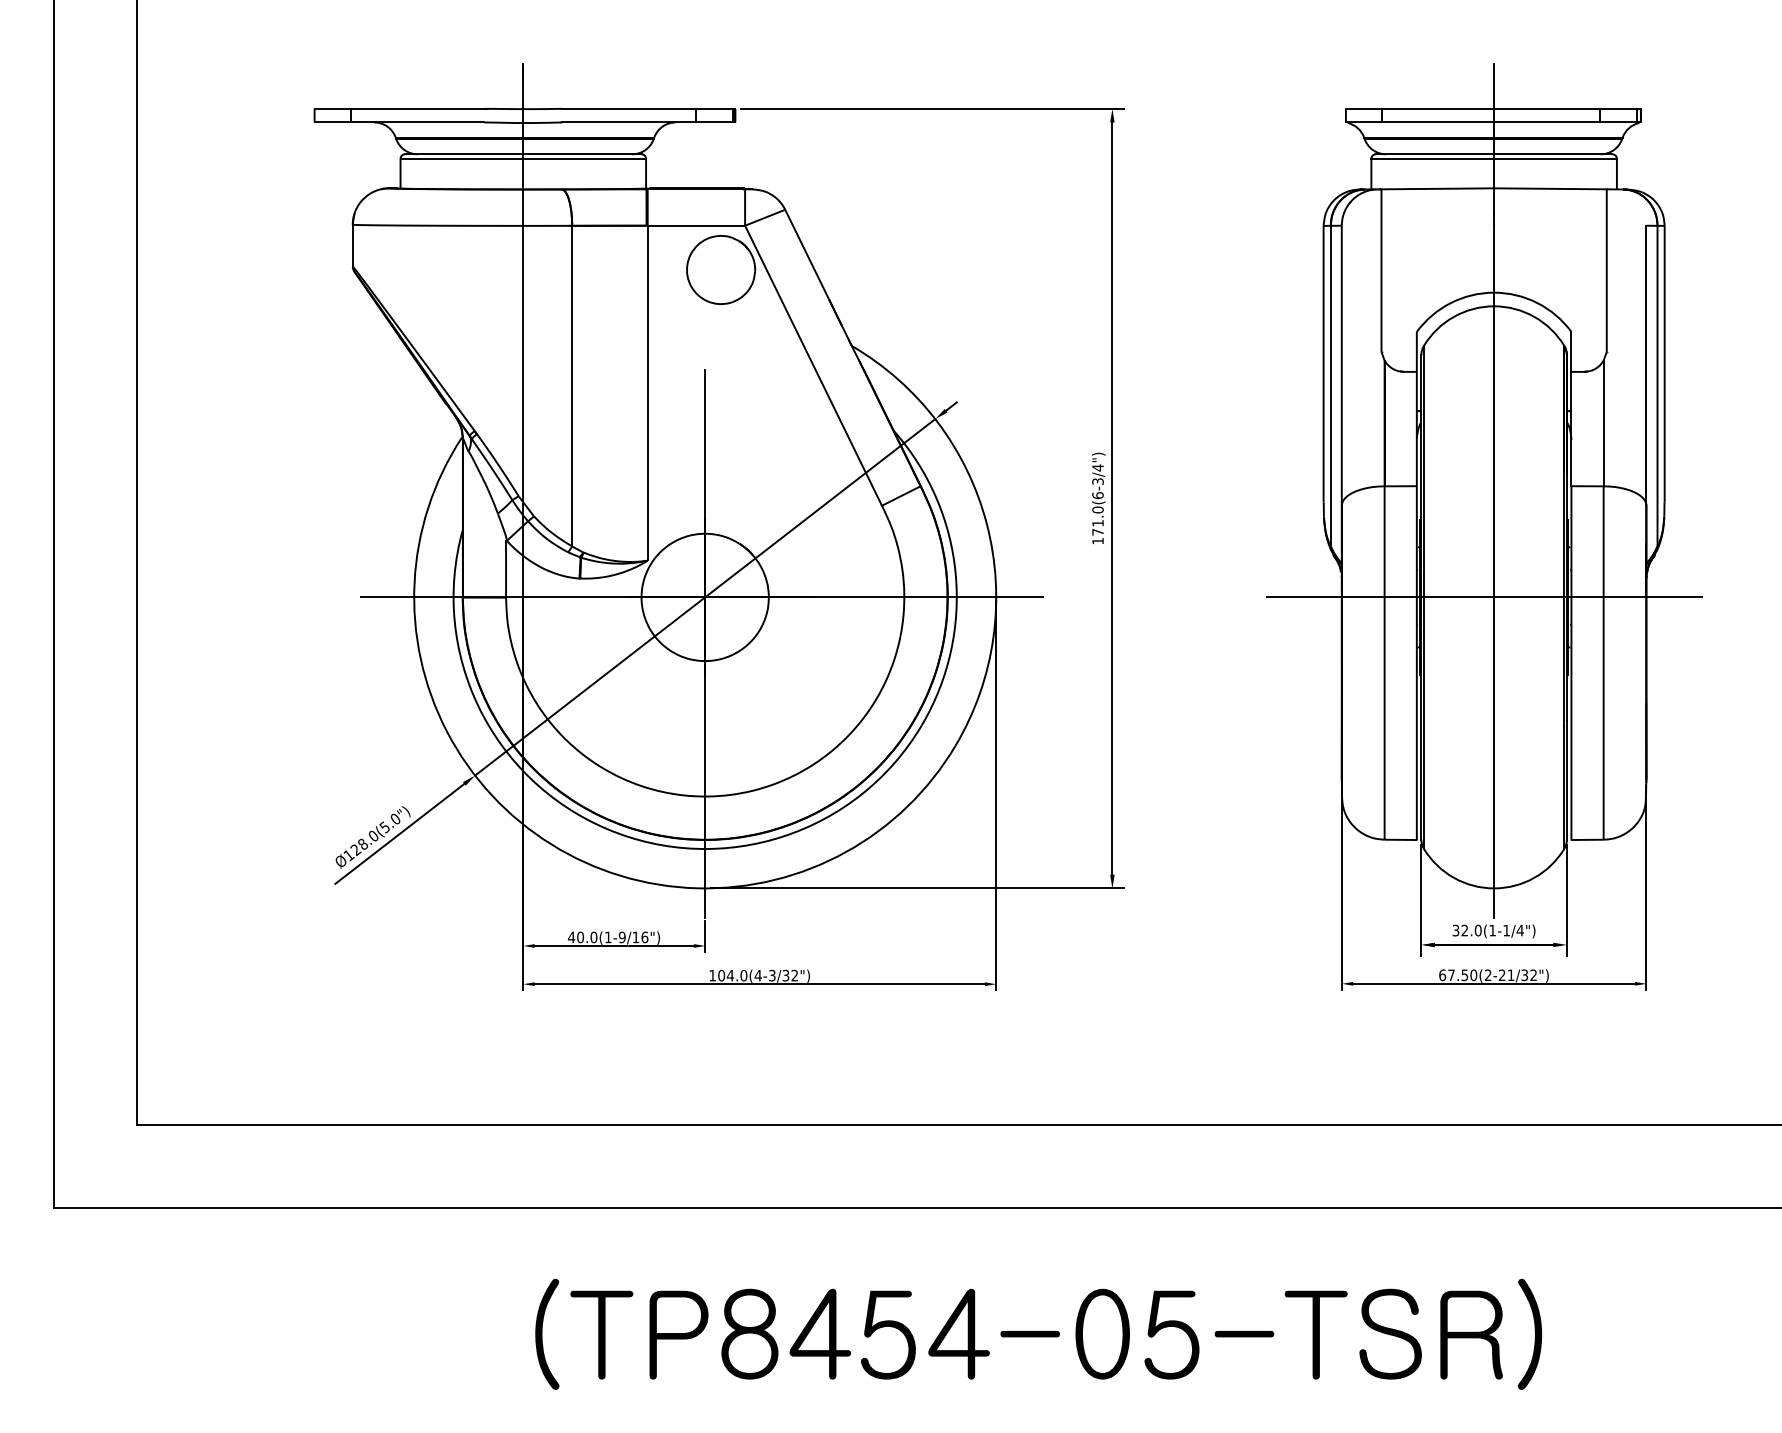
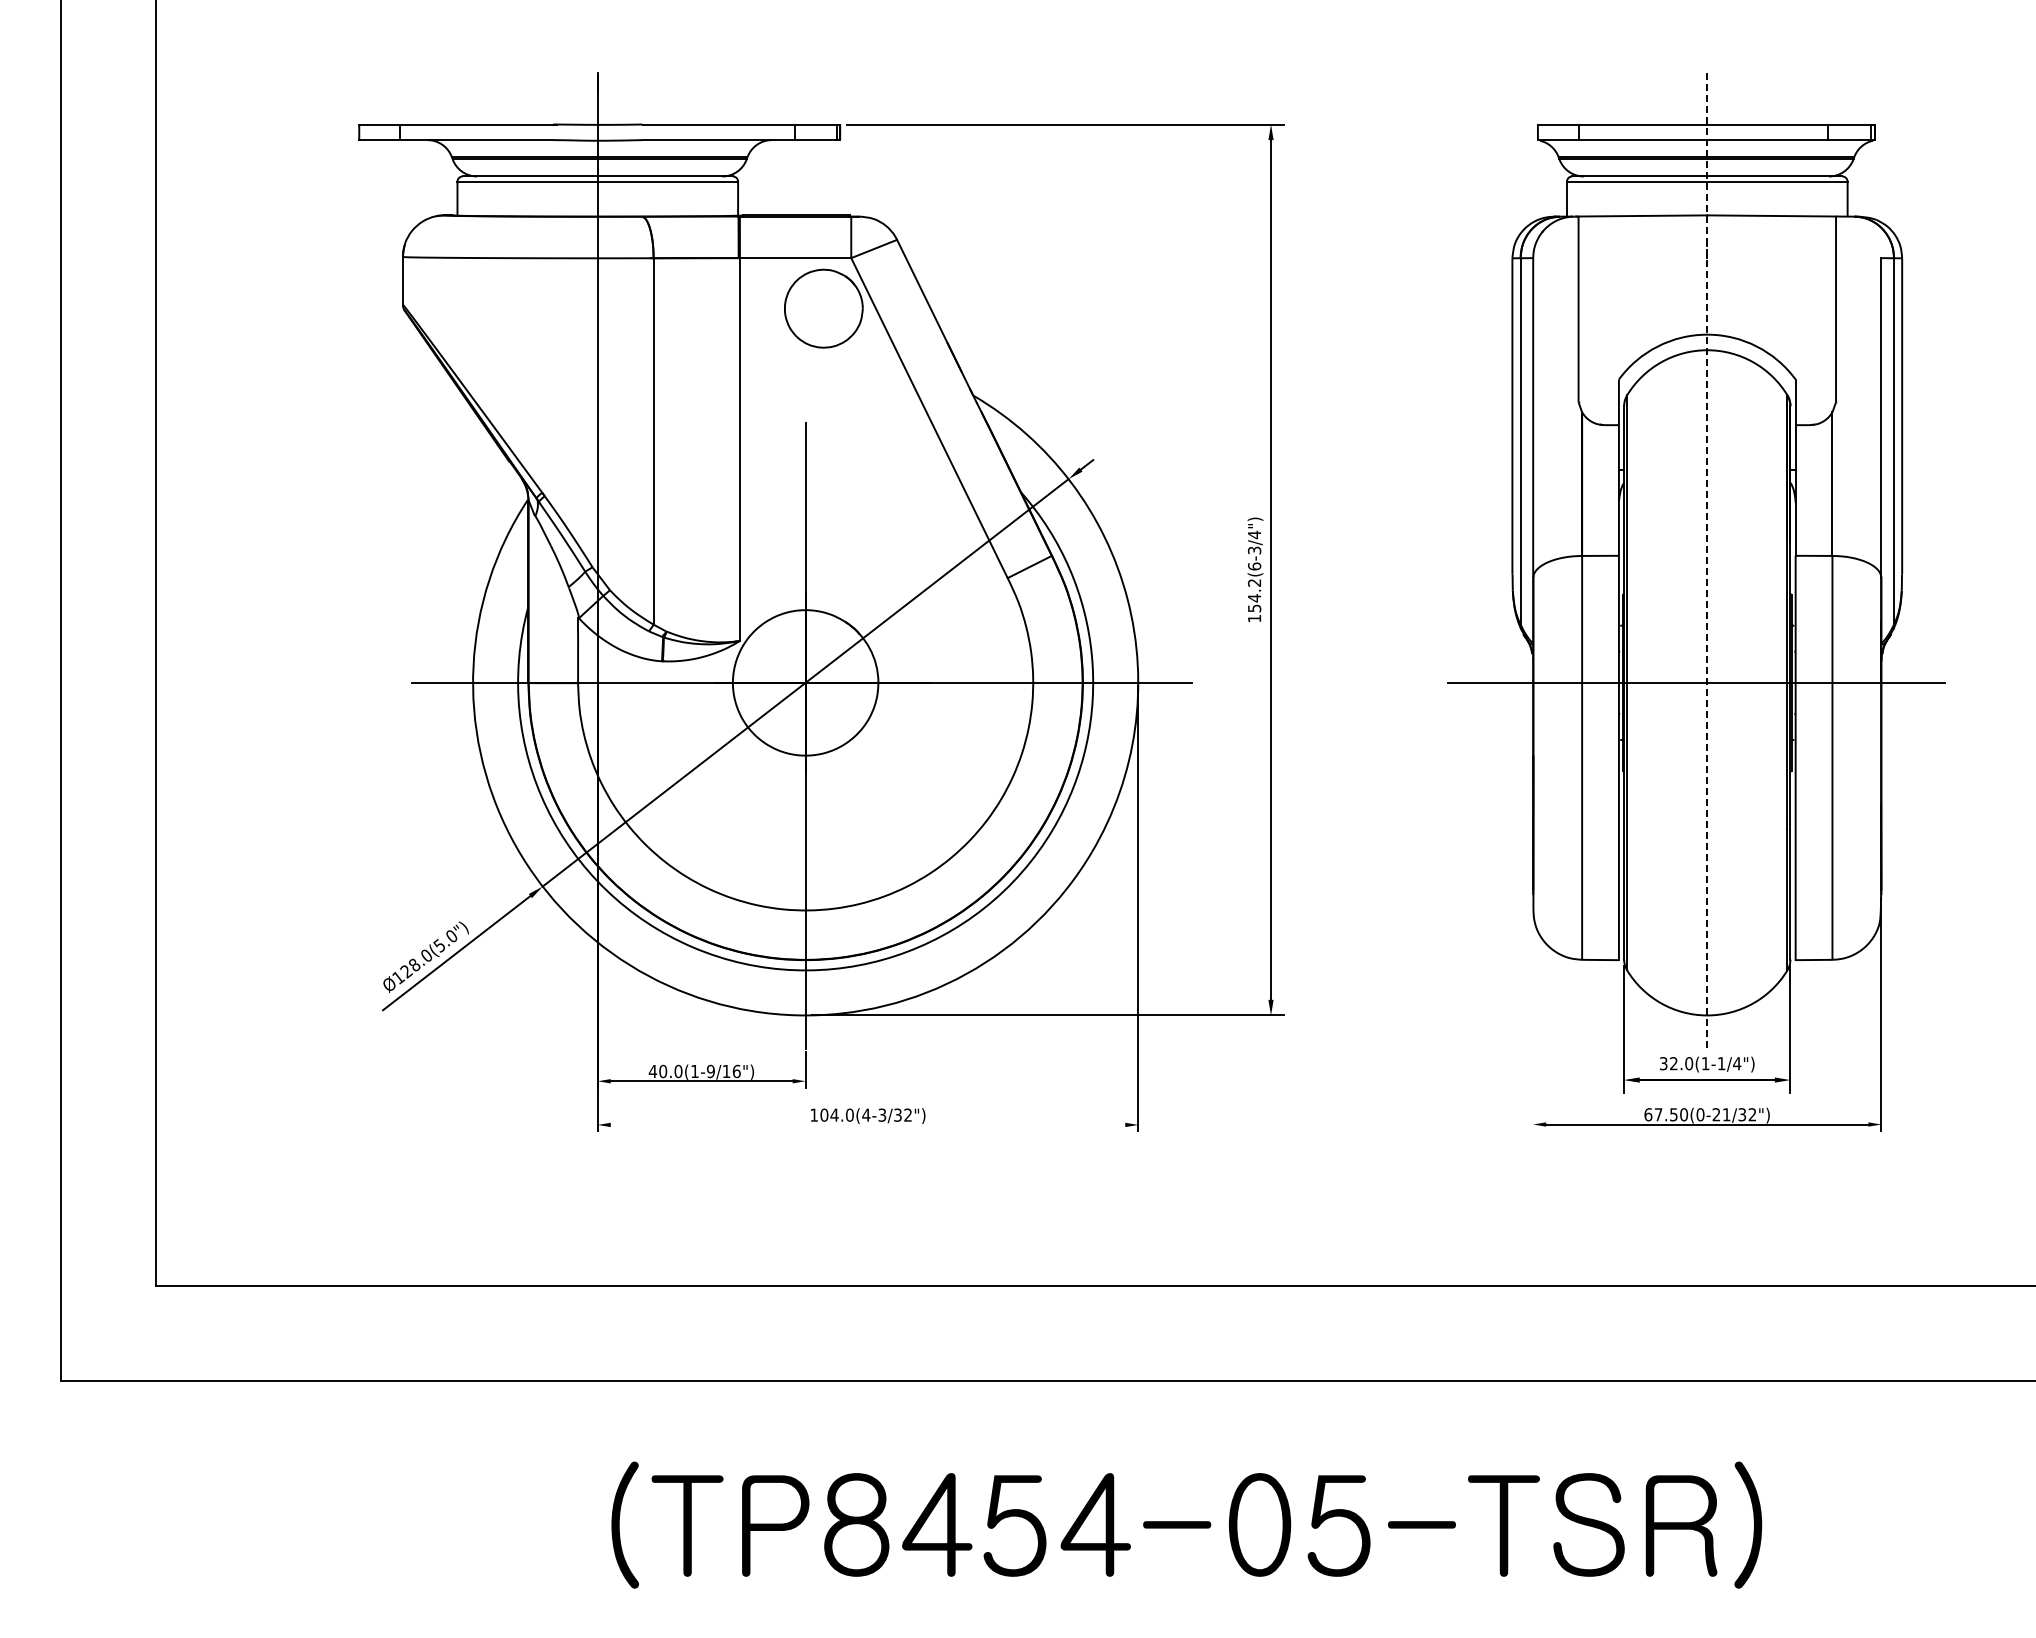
line: (1494, 491) -> (1707, 561), solid -> dashed
text: (1097, 520) -> (1254, 595), 171.0(6-3/4") -> 154.2(6-3/4")
line: (1342, 887) -> (1533, 1014), removed
text: (1488, 975) -> (1700, 1114), 67.50(2-21/32") -> 67.50(0-21/32")
line: (759, 983) -> (867, 1124), removed

